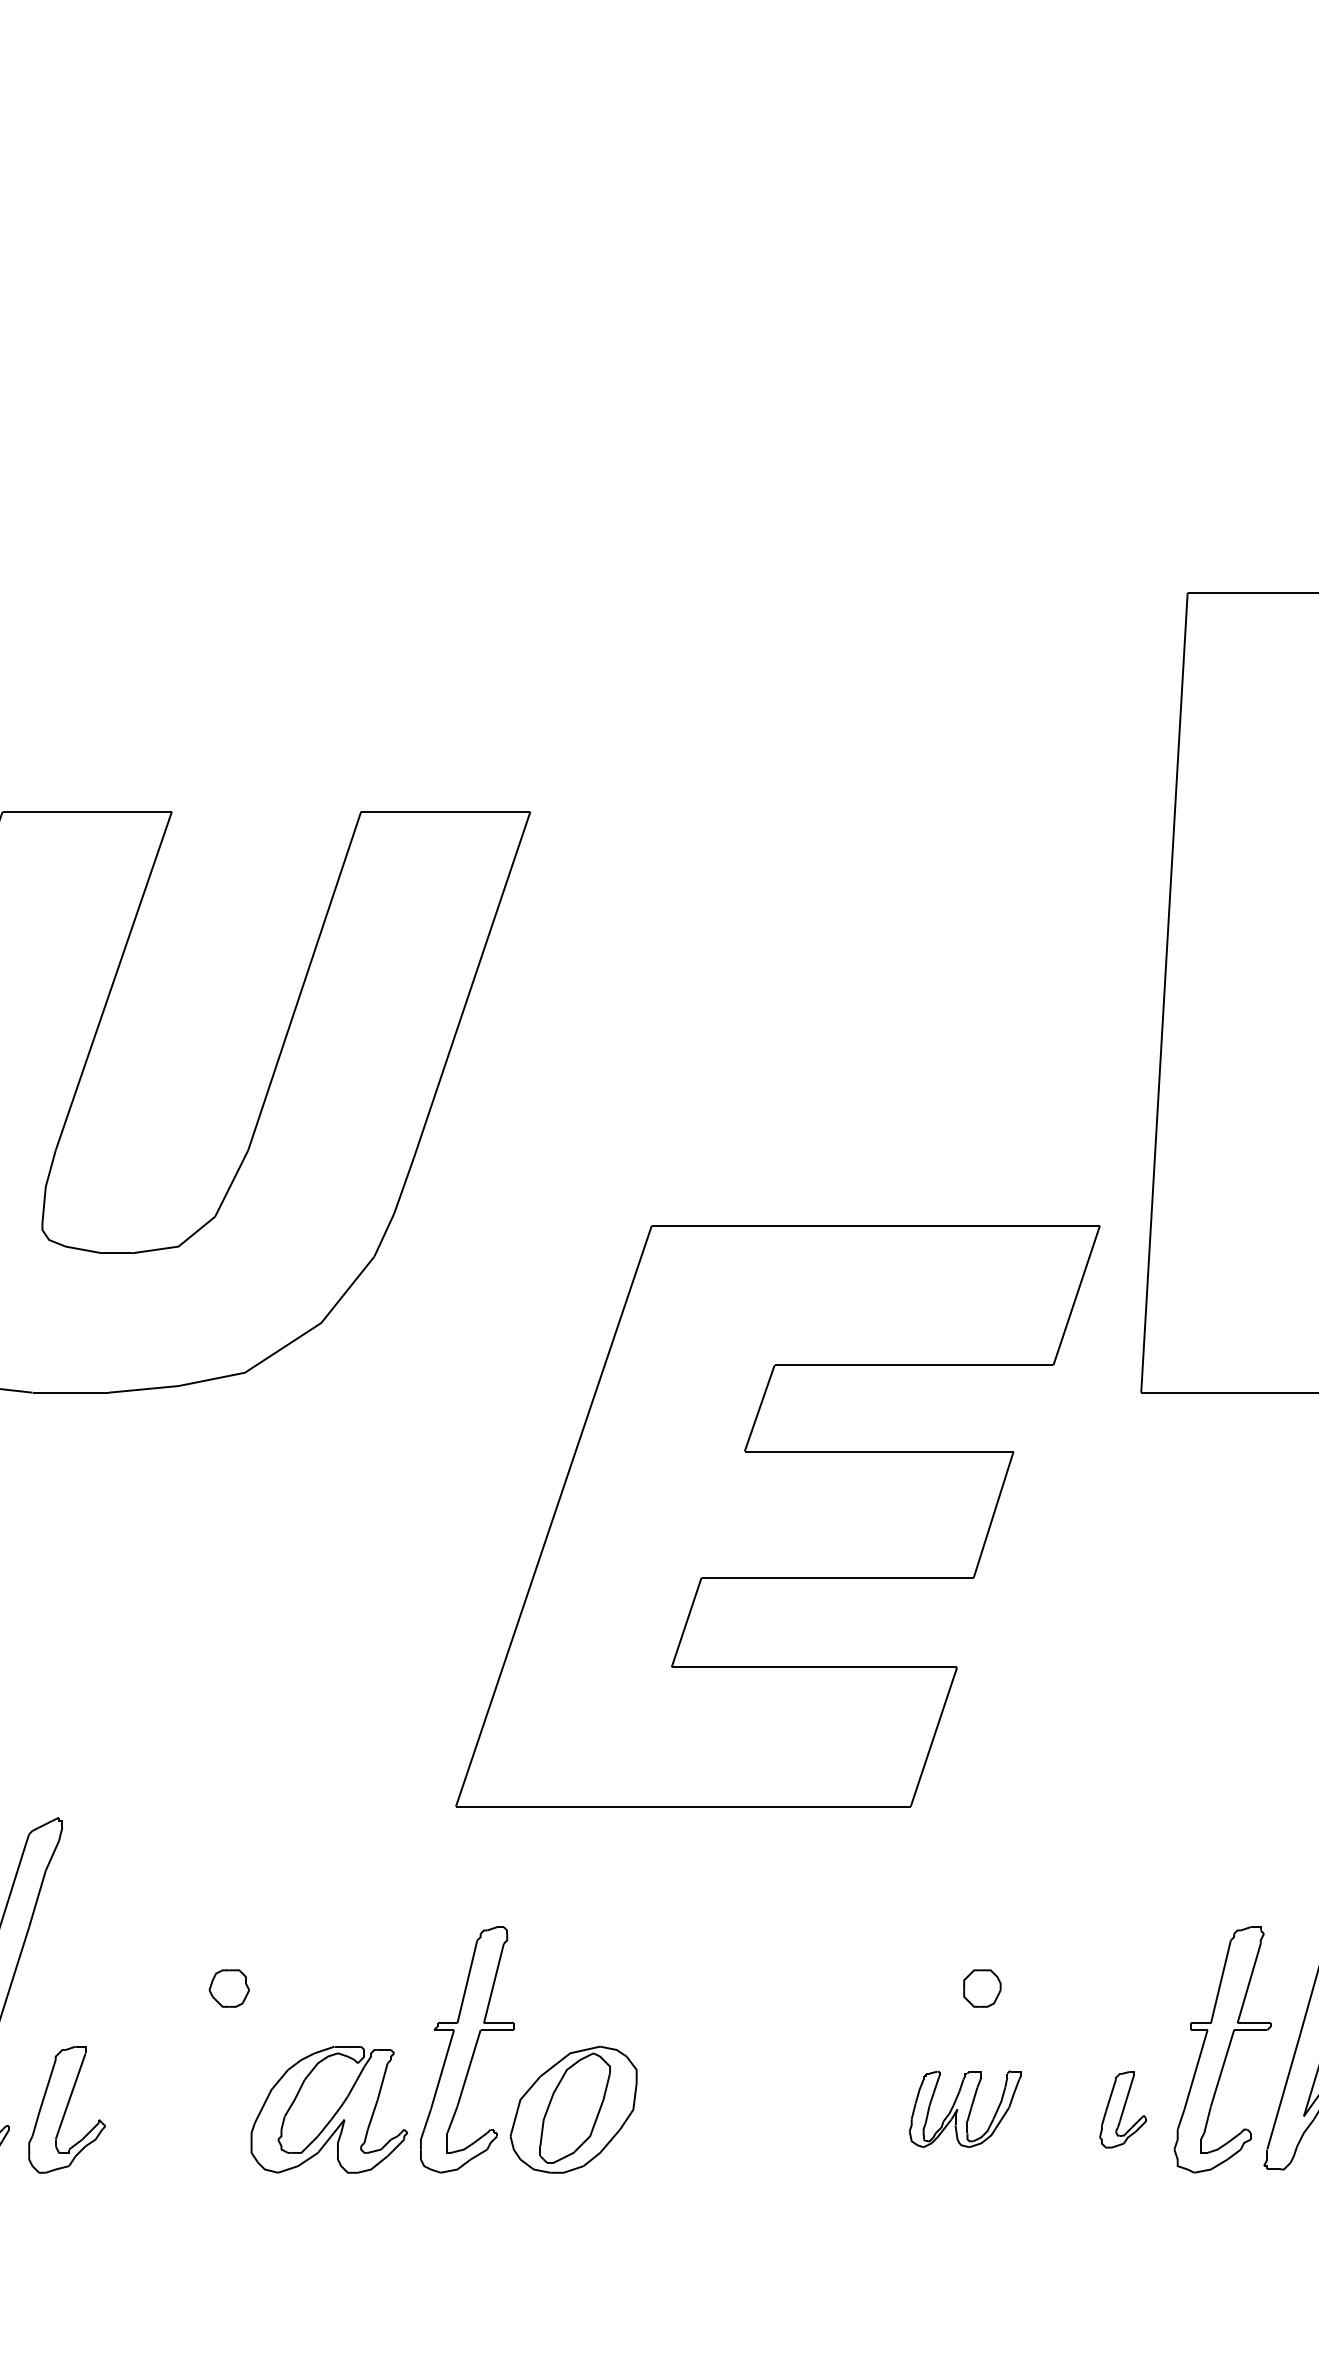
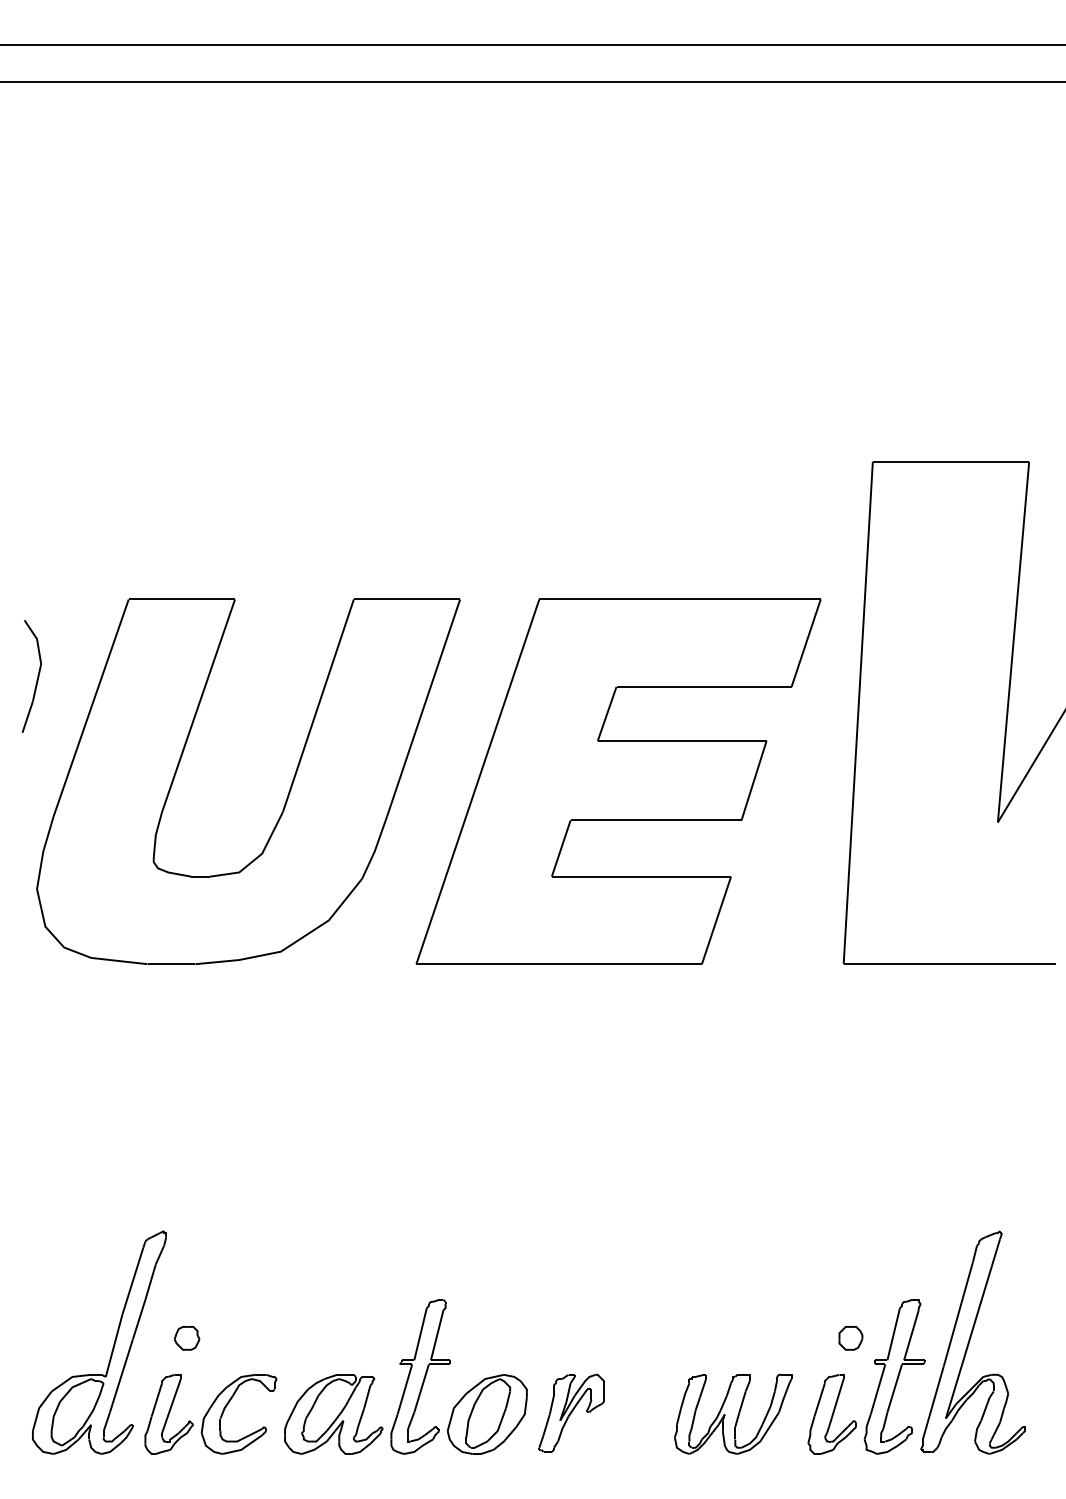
part: (777, 1515) -> (618, 781), moved
part: (229, 1988) -> (187, 1338), moved
part: (981, 1988) -> (850, 1338), moved
part: (158, 2098) -> (226, 1407), added
part: (707, 2106) -> (571, 1412), added
part: (965, 2108) -> (733, 1413), size x1.67
part: (1121, 2109) -> (831, 1414), size x1.67

